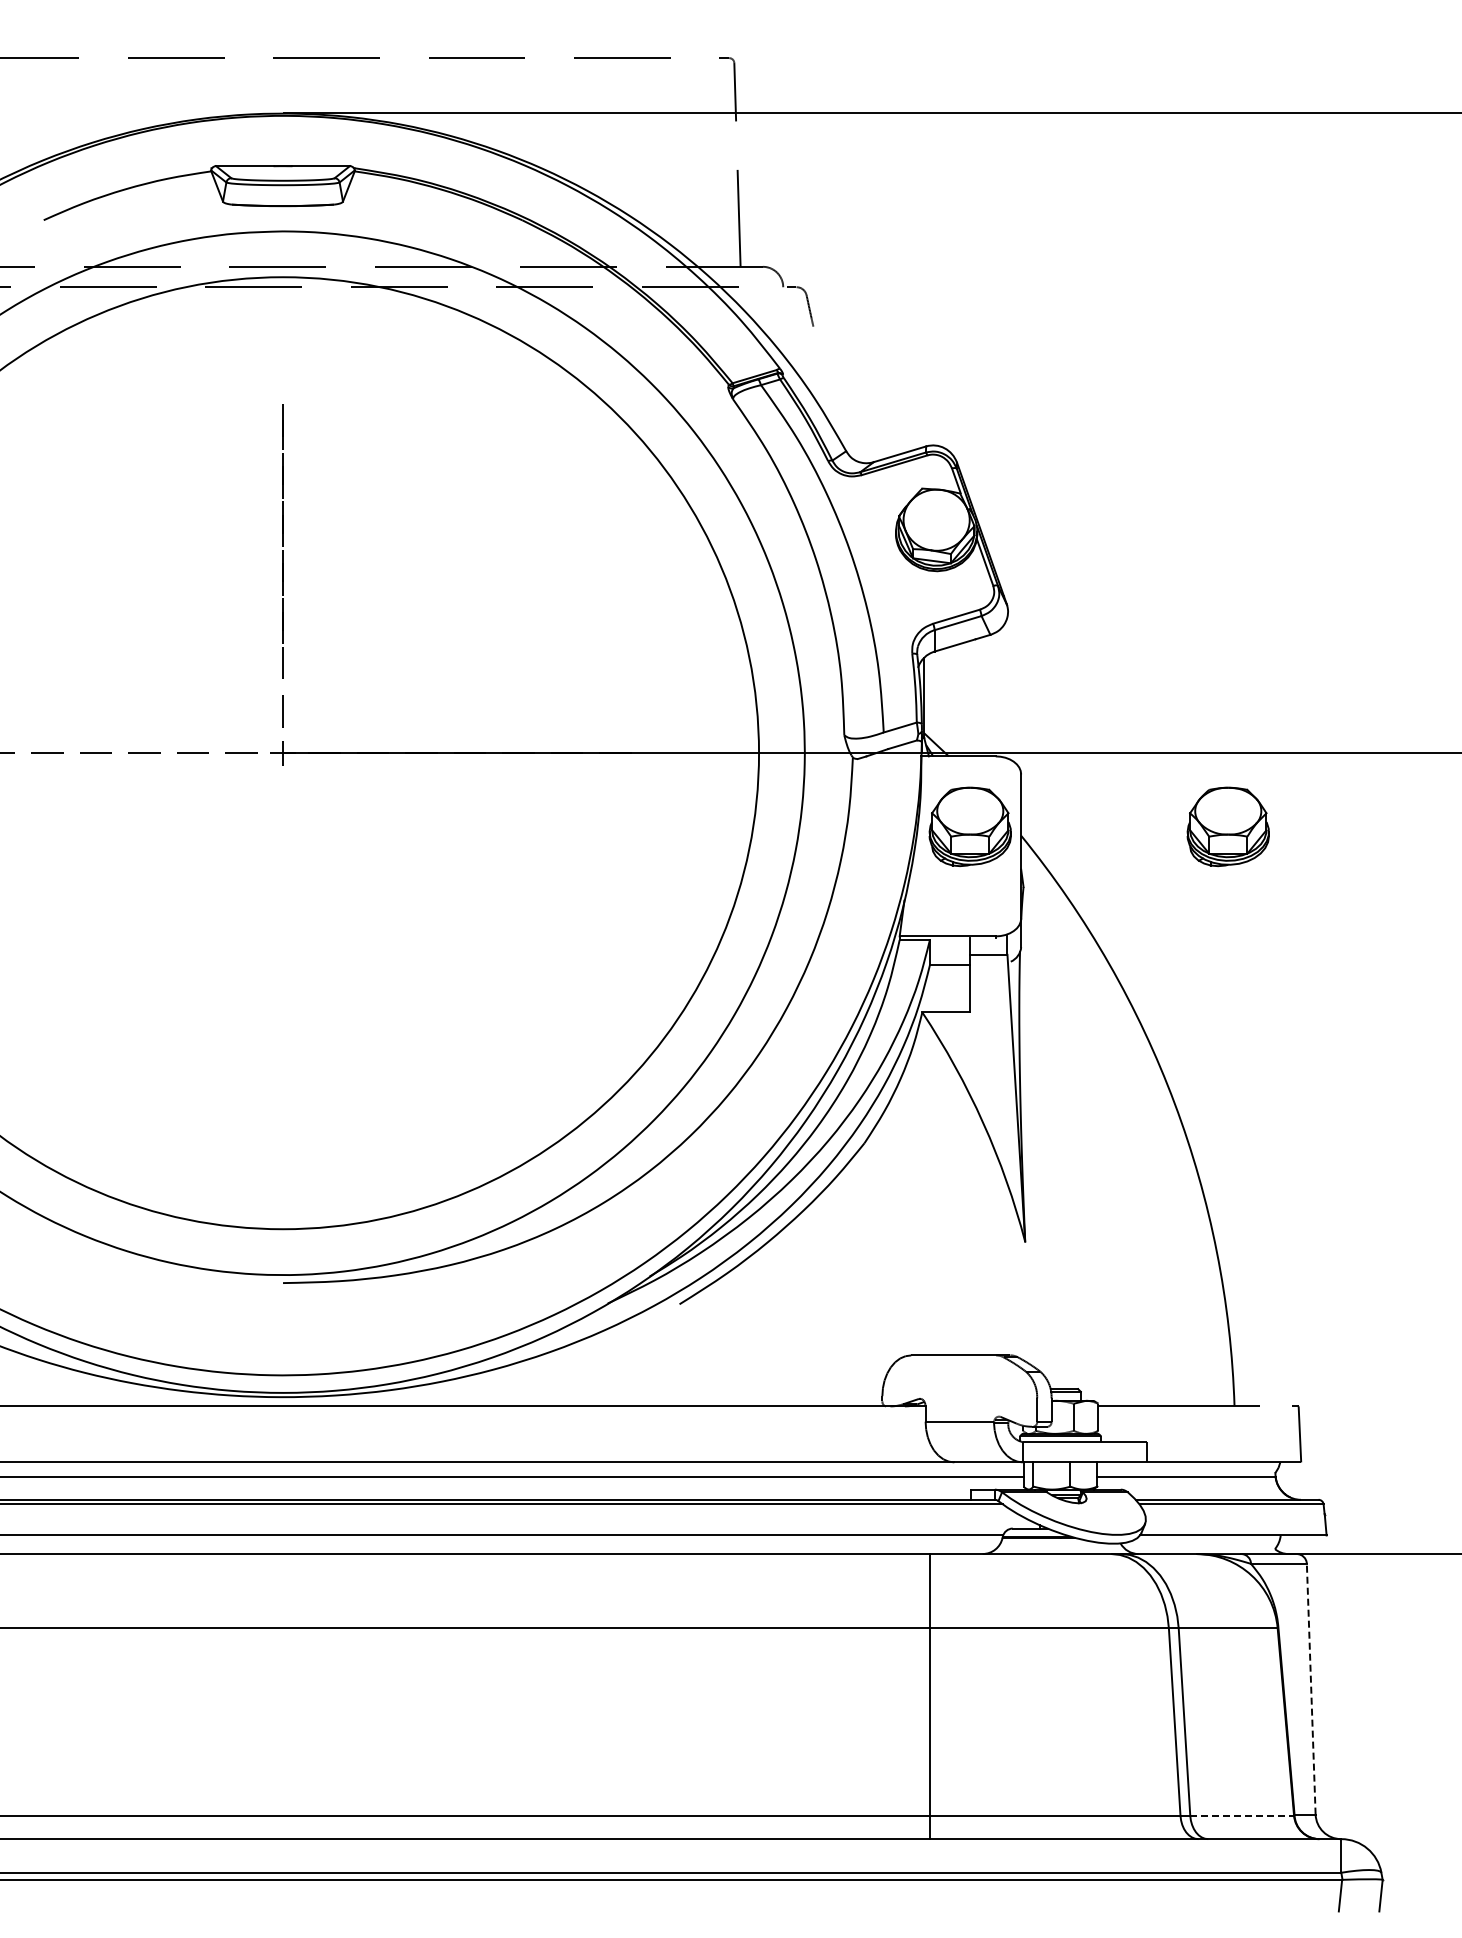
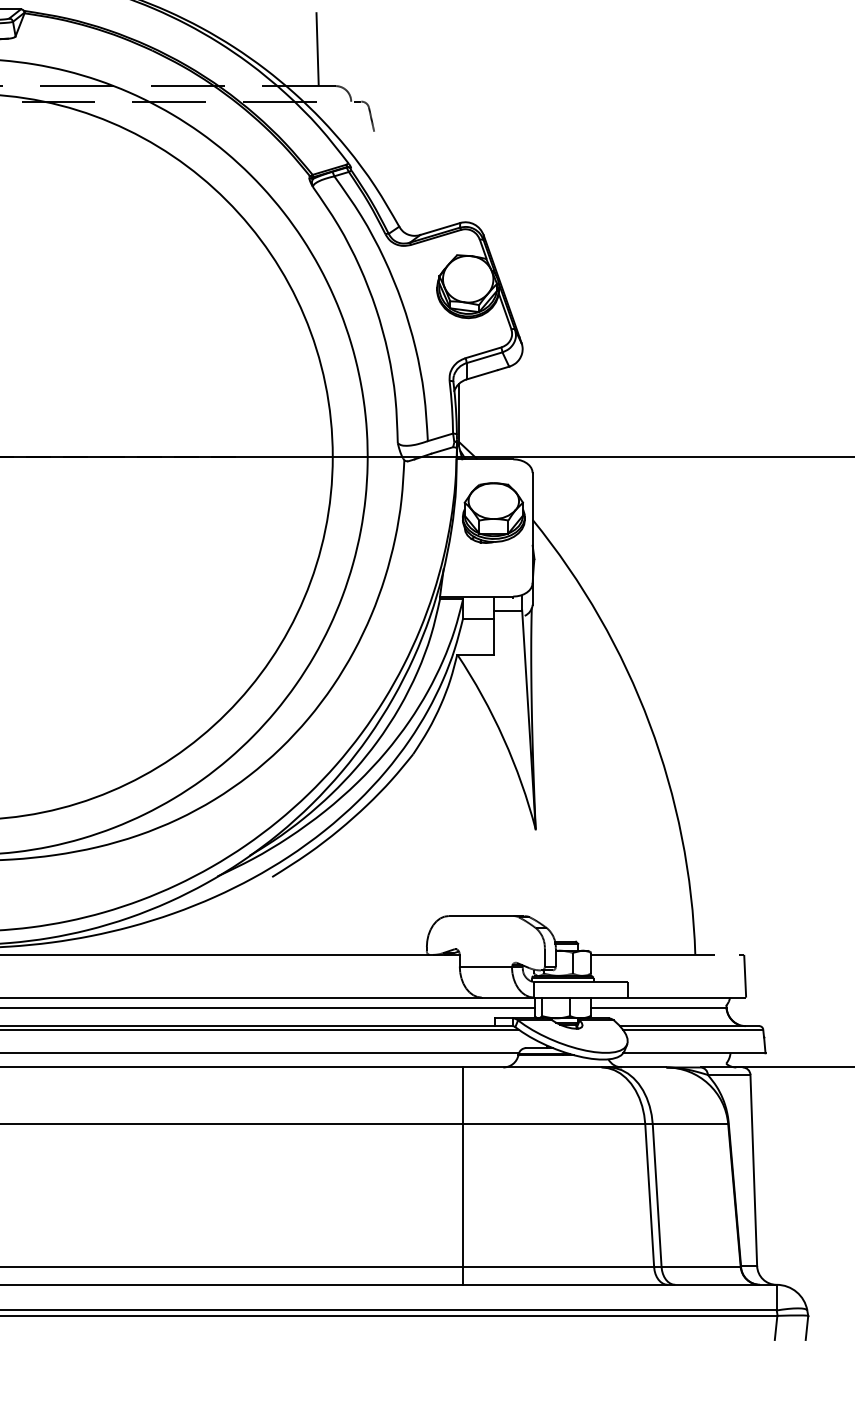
part: (1227, 826) -> (689, 512), removed
line: (1311, 1688) -> (753, 1169), dashed -> solid
line: (1242, 1815) -> (701, 1266), dashed -> solid

